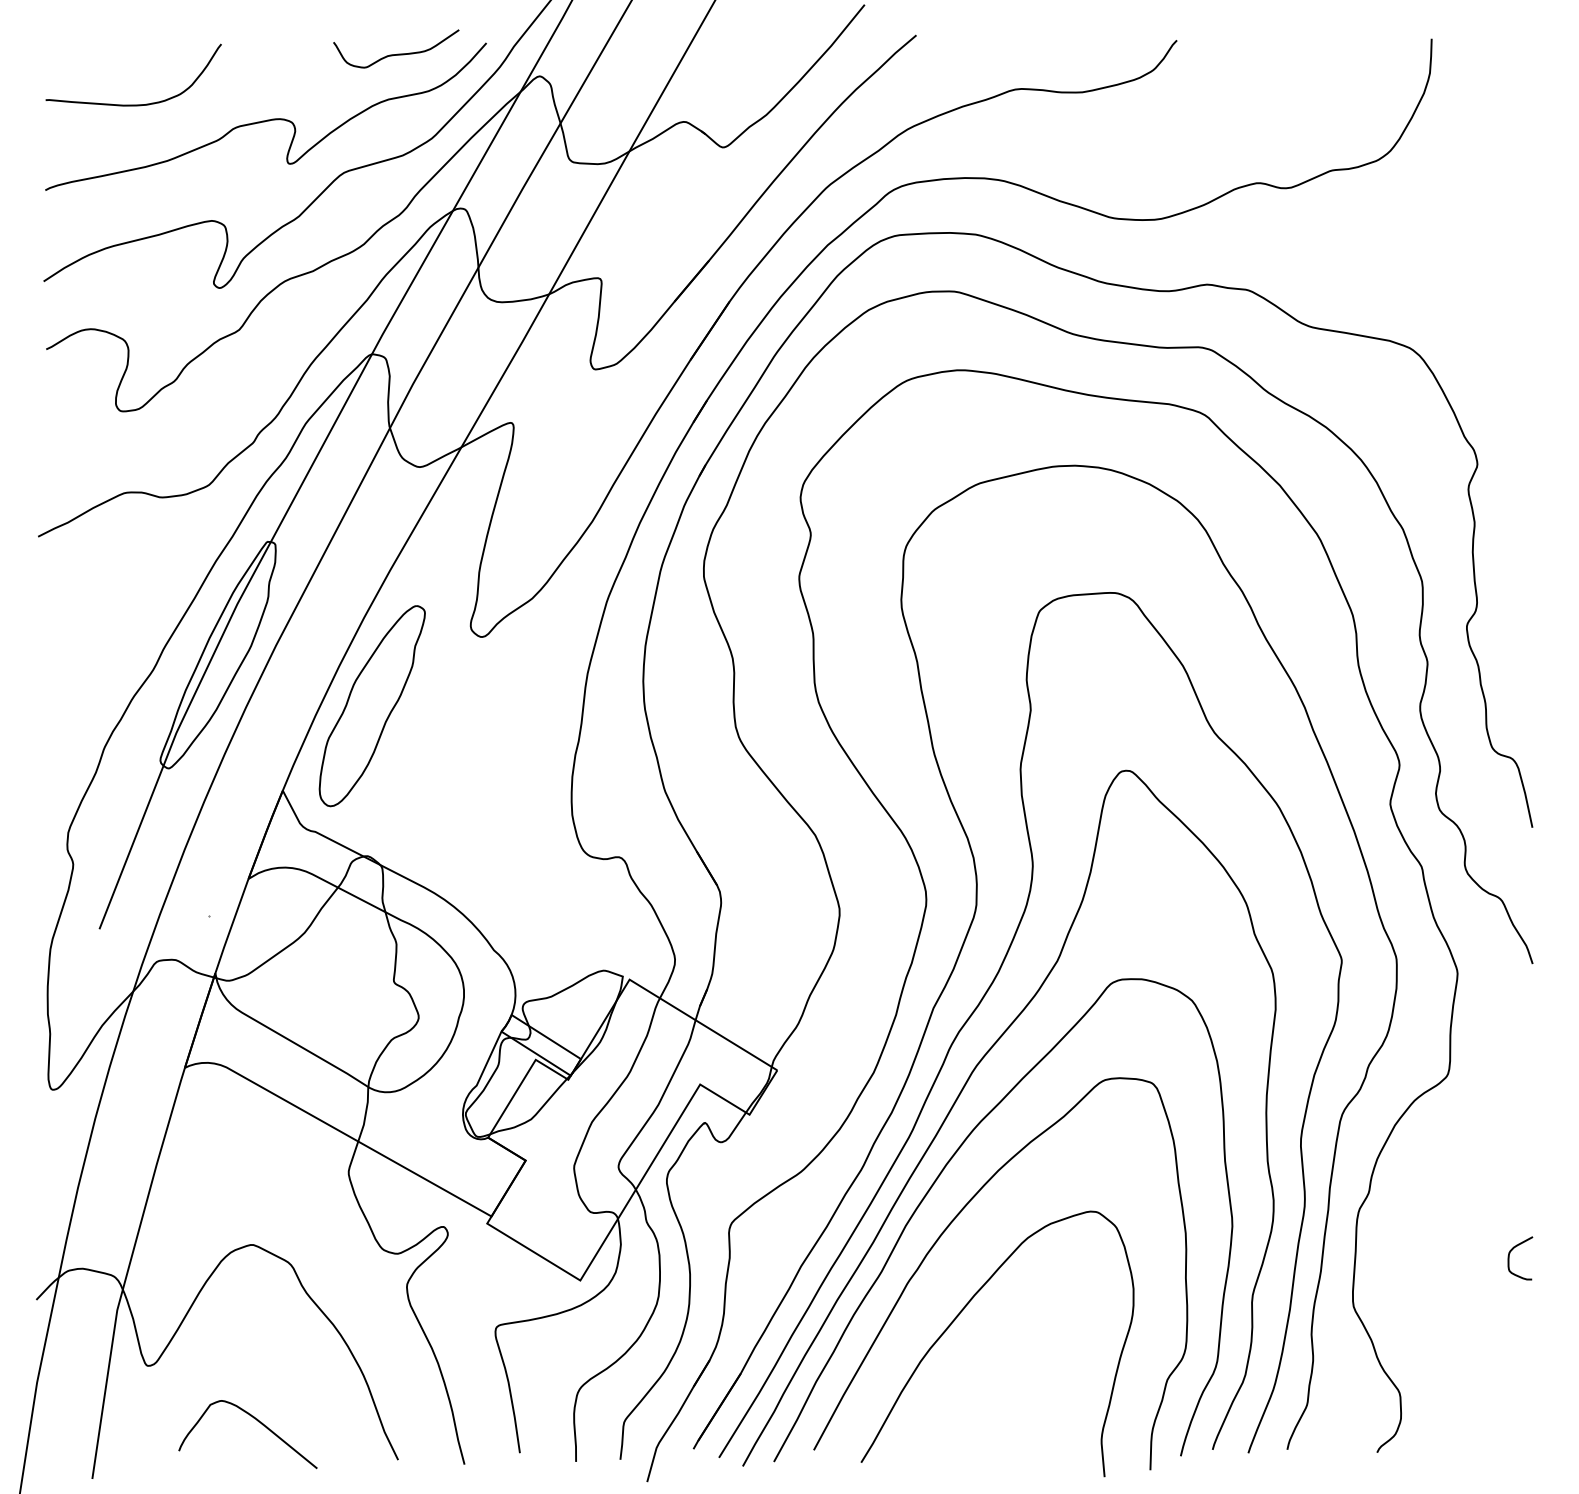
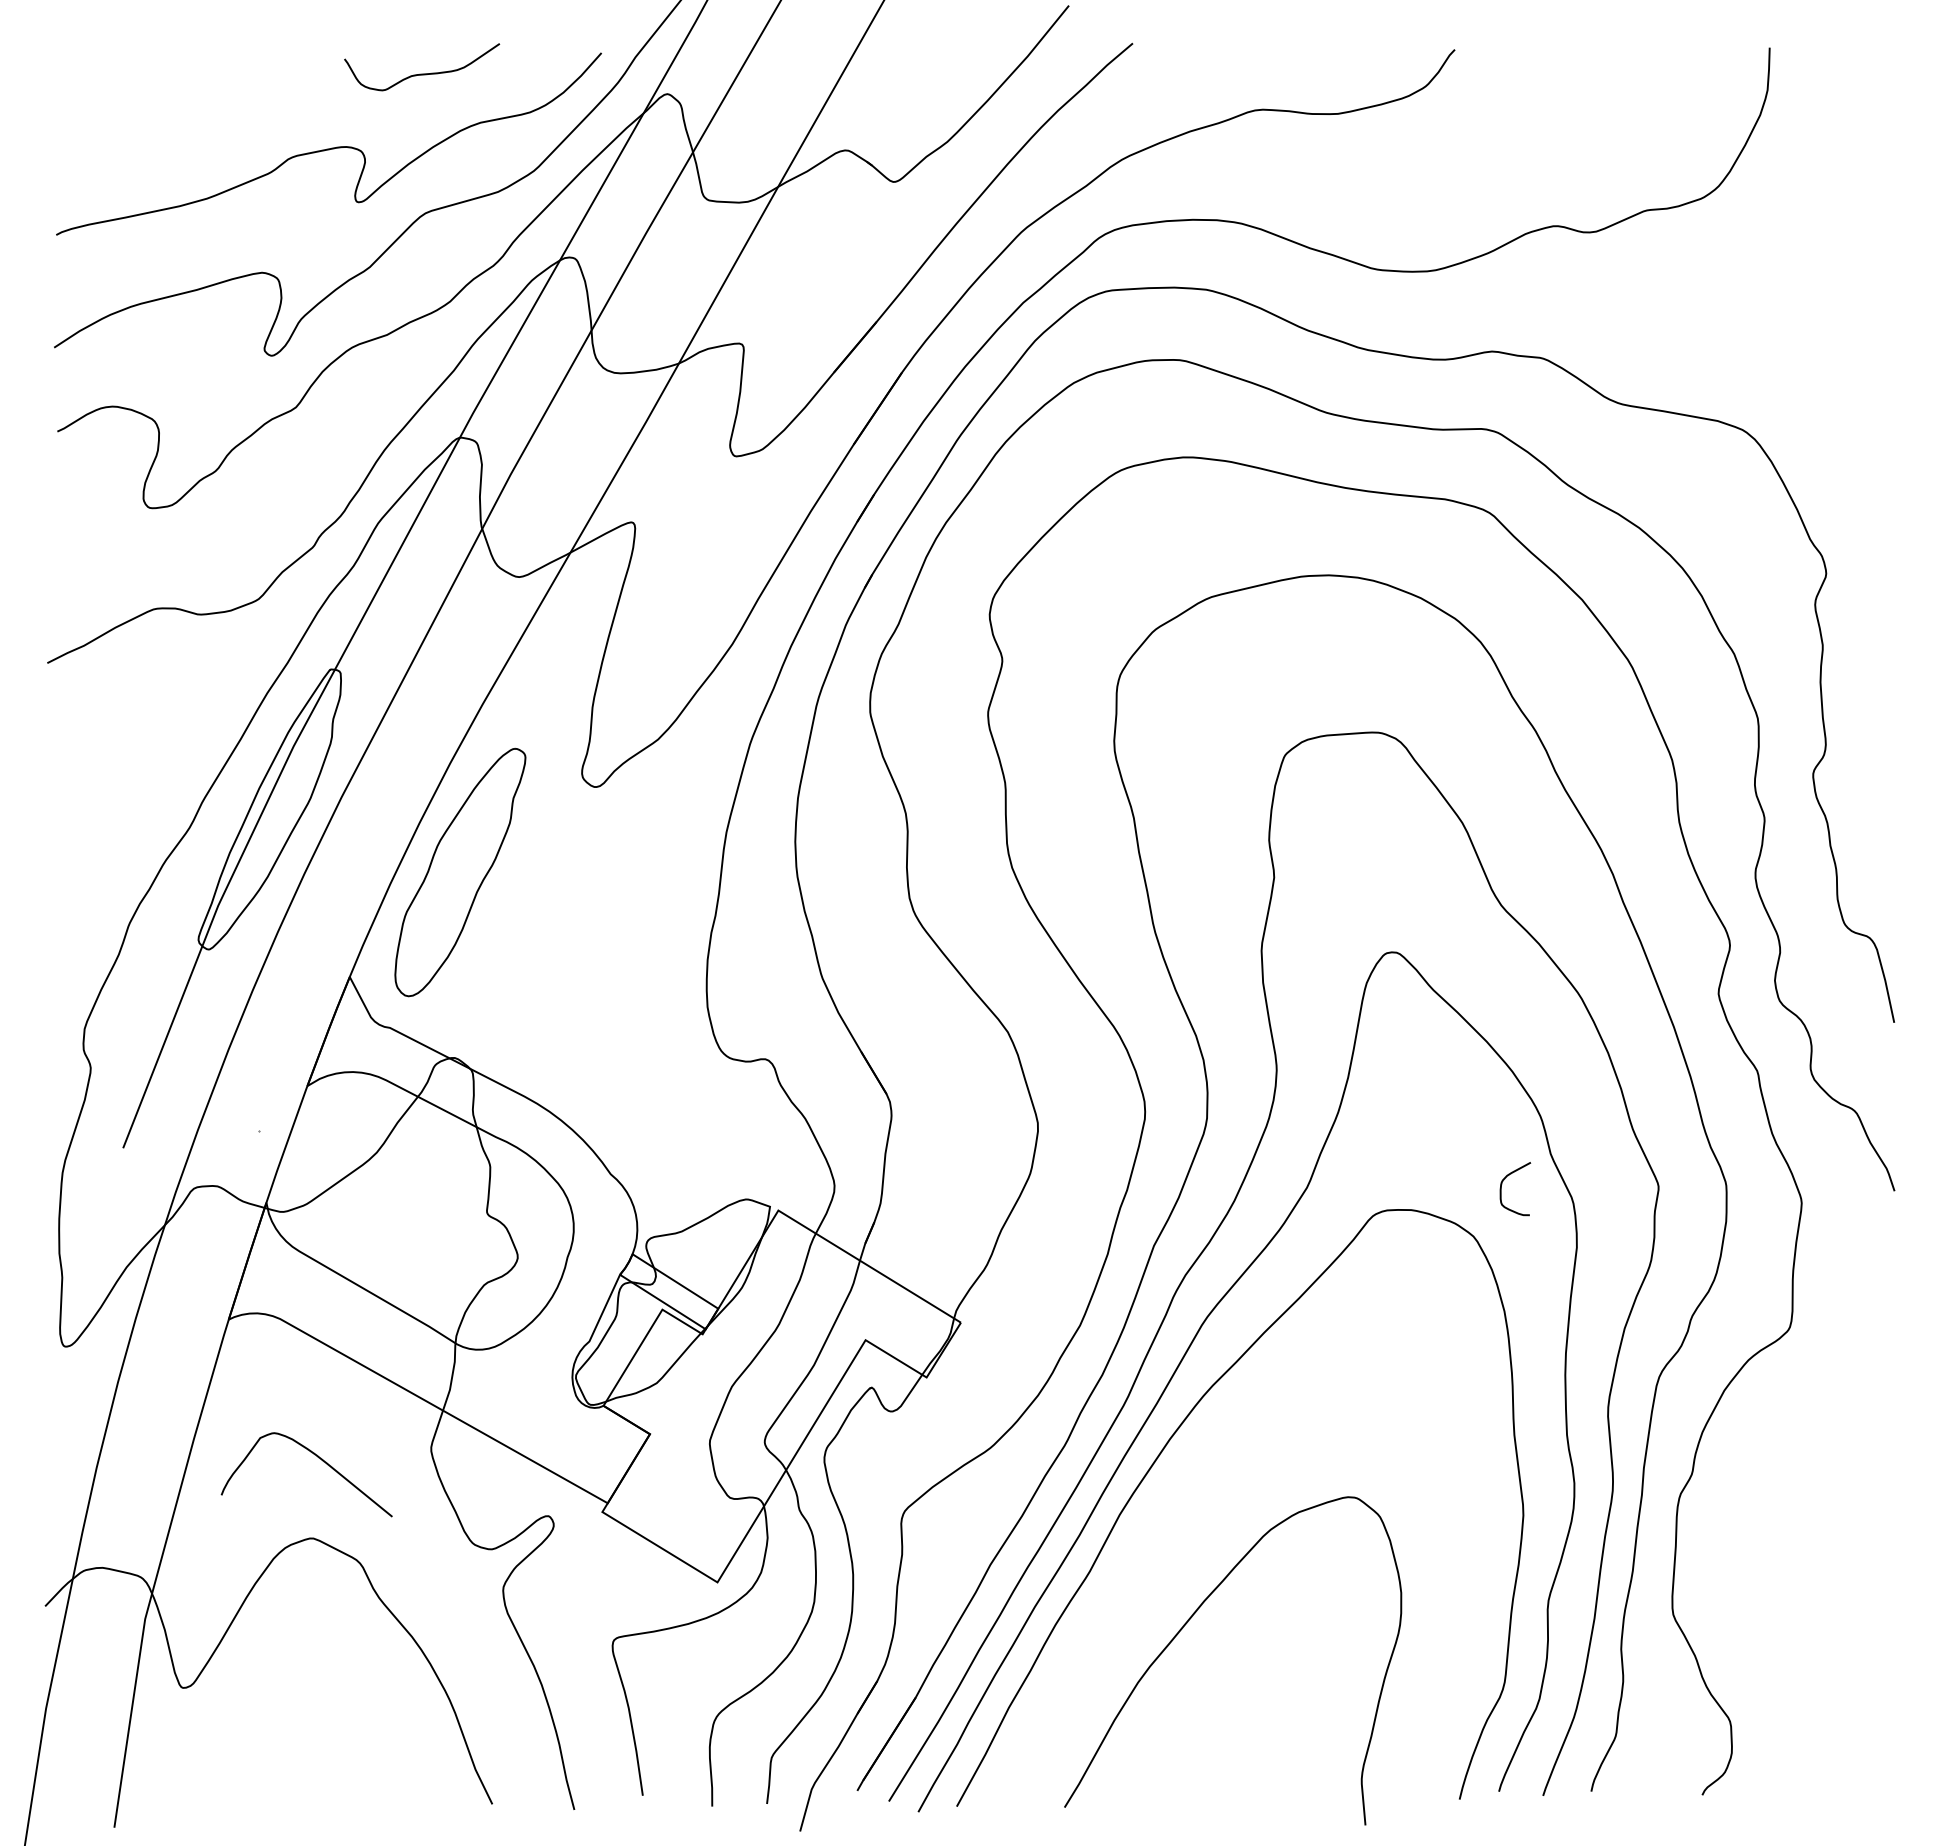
curve: (396, 54) -> (422, 73), moved
curve: (140, 104) -> (173, 128), removed
curve: (946, 1229) -> (1170, 1519), removed
curve: (1510, 1254) -> (1502, 1184), moved
curve: (257, 1421) -> (318, 1458), moved

